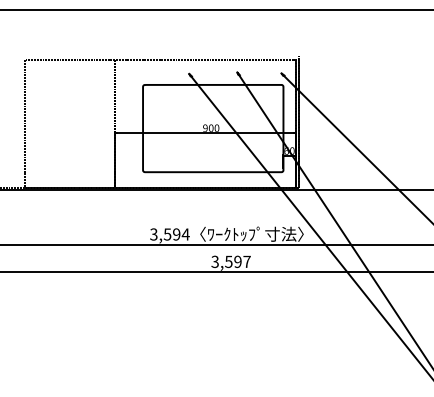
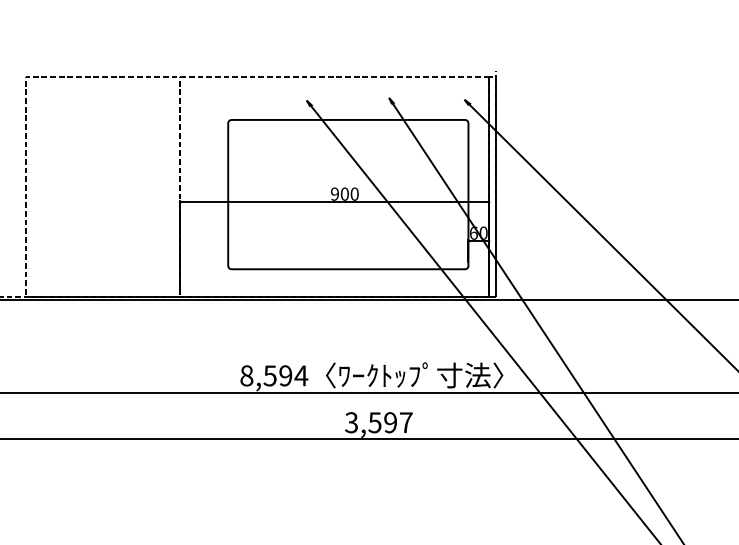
text: (153, 234) -> (246, 375), 3,594 -> 8,594

